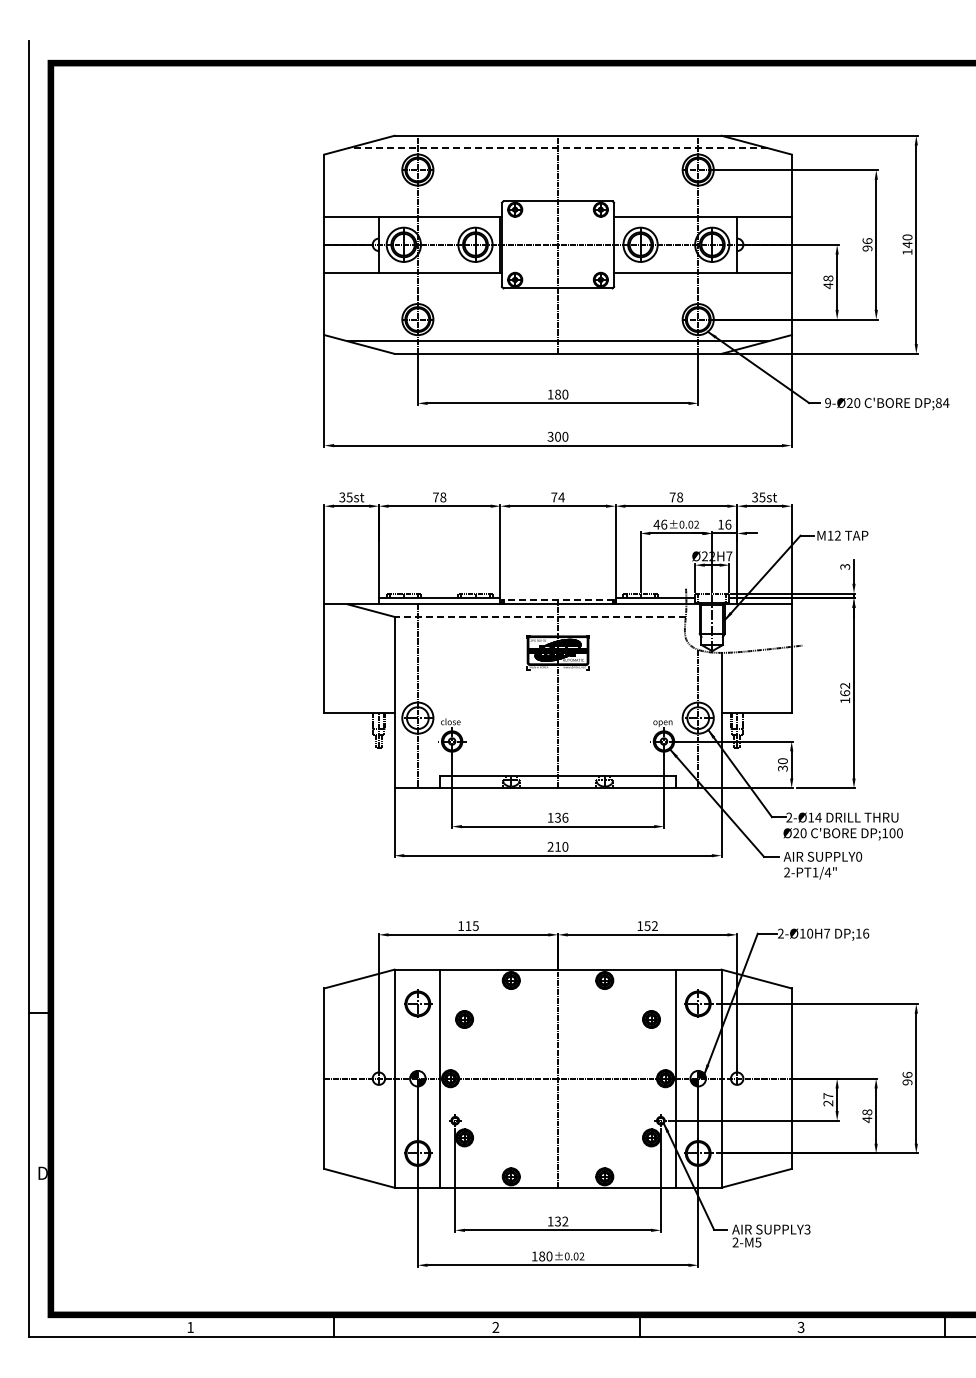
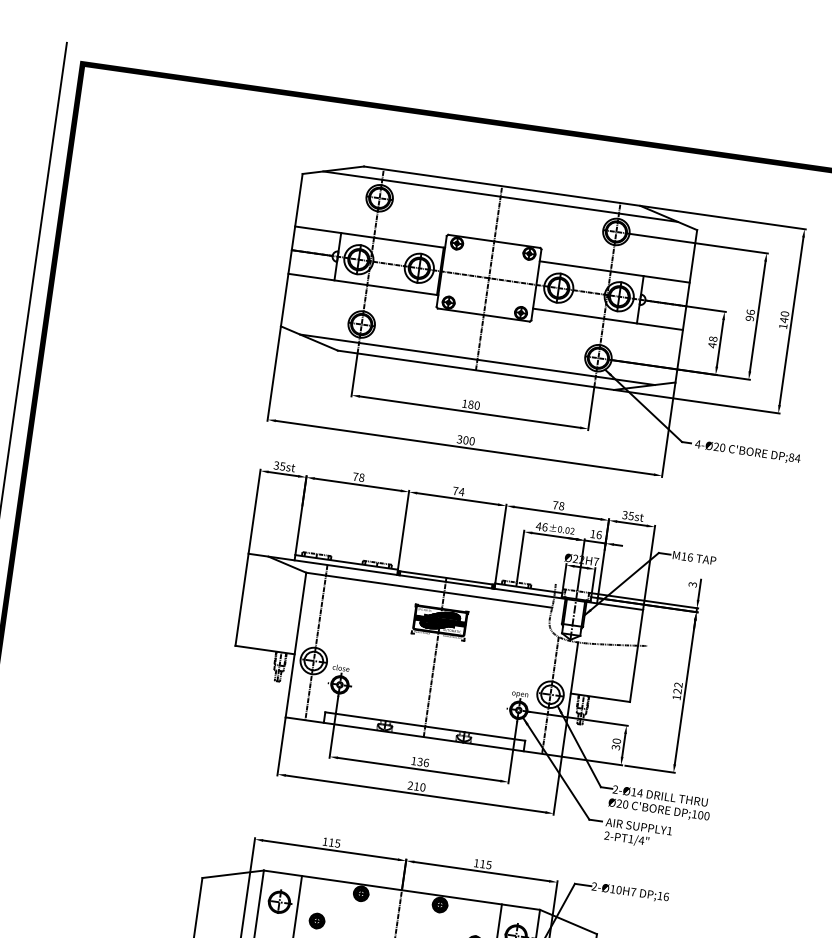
line: (557, 148) -> (500, 196), dashed -> solid
text: (827, 403) -> (697, 444), 9-Ø20 -> 4-Ø20
text: (837, 535) -> (690, 557), M12 -> M16
line: (557, 599) -> (445, 577), dashed -> solid
line: (540, 616) -> (429, 589), dashed -> solid
text: (845, 693) -> (677, 691), 162 -> 122
text: (859, 856) -> (670, 830), SUPPLY0 -> SUPPLY1
text: (650, 926) -> (485, 864), 152 -> 115

